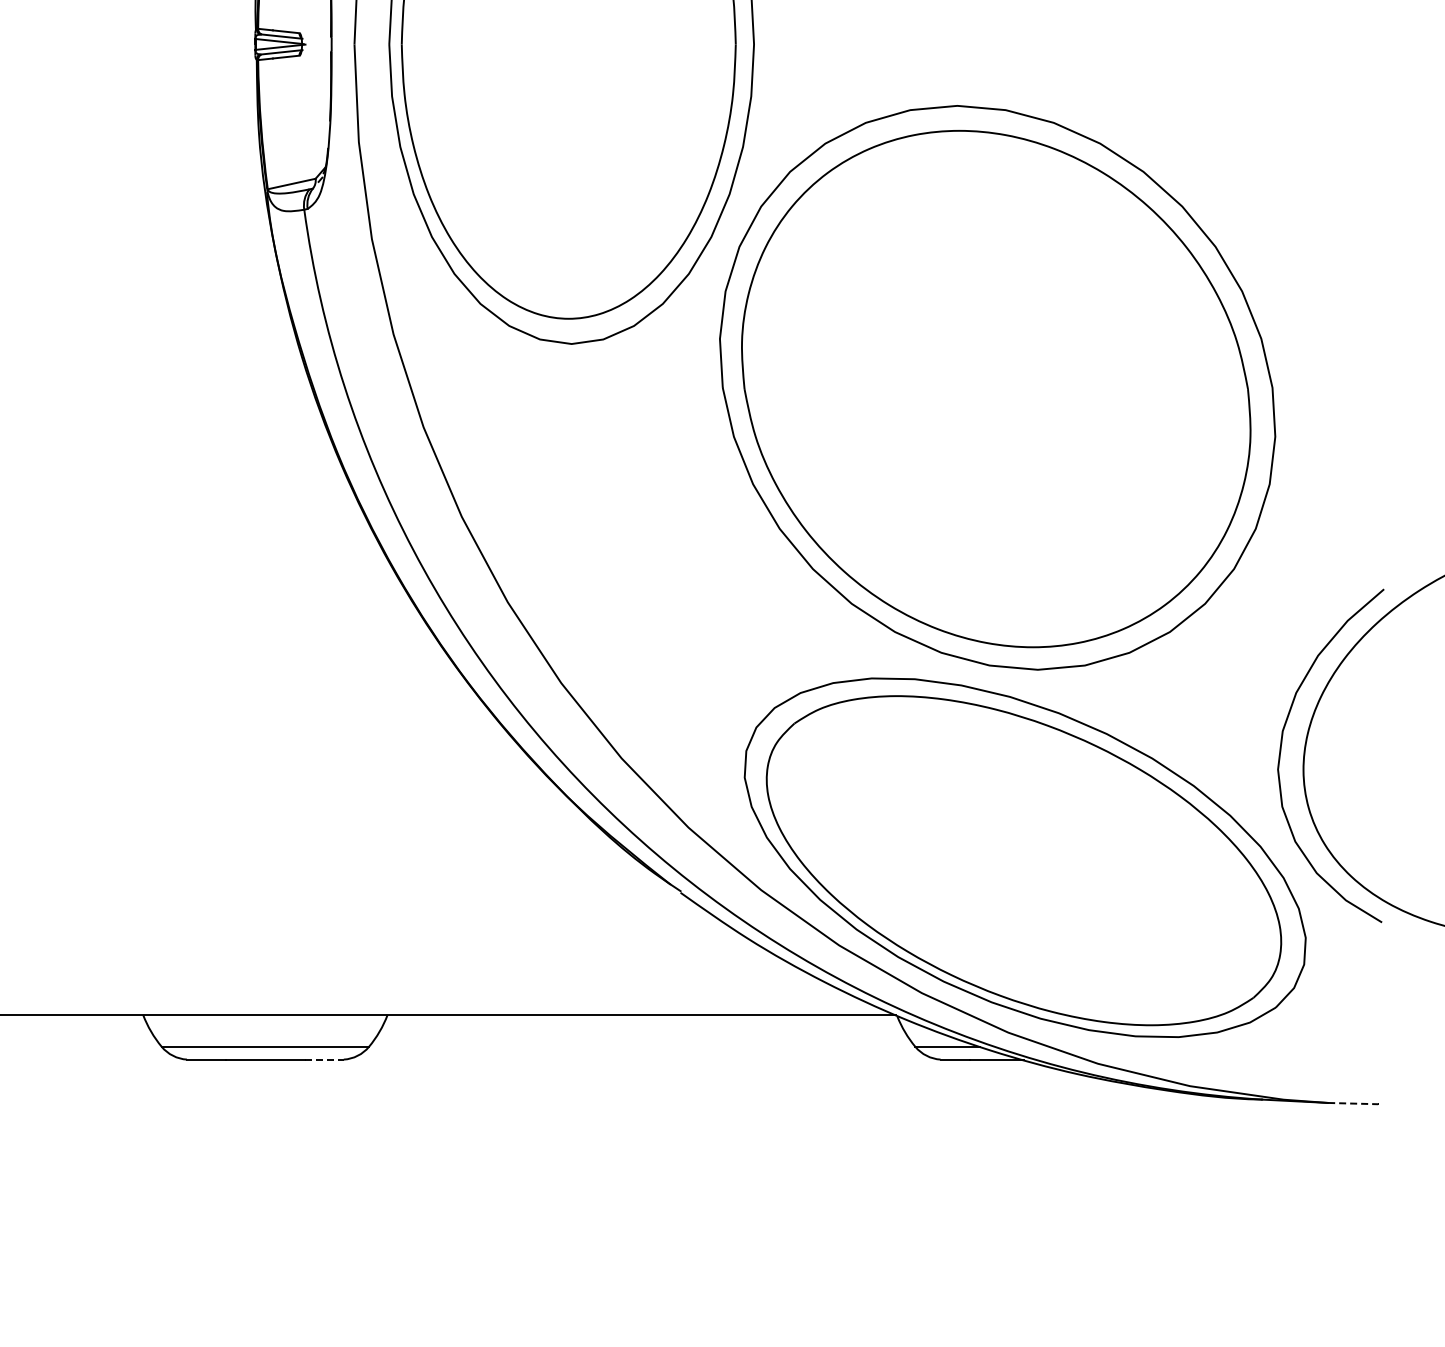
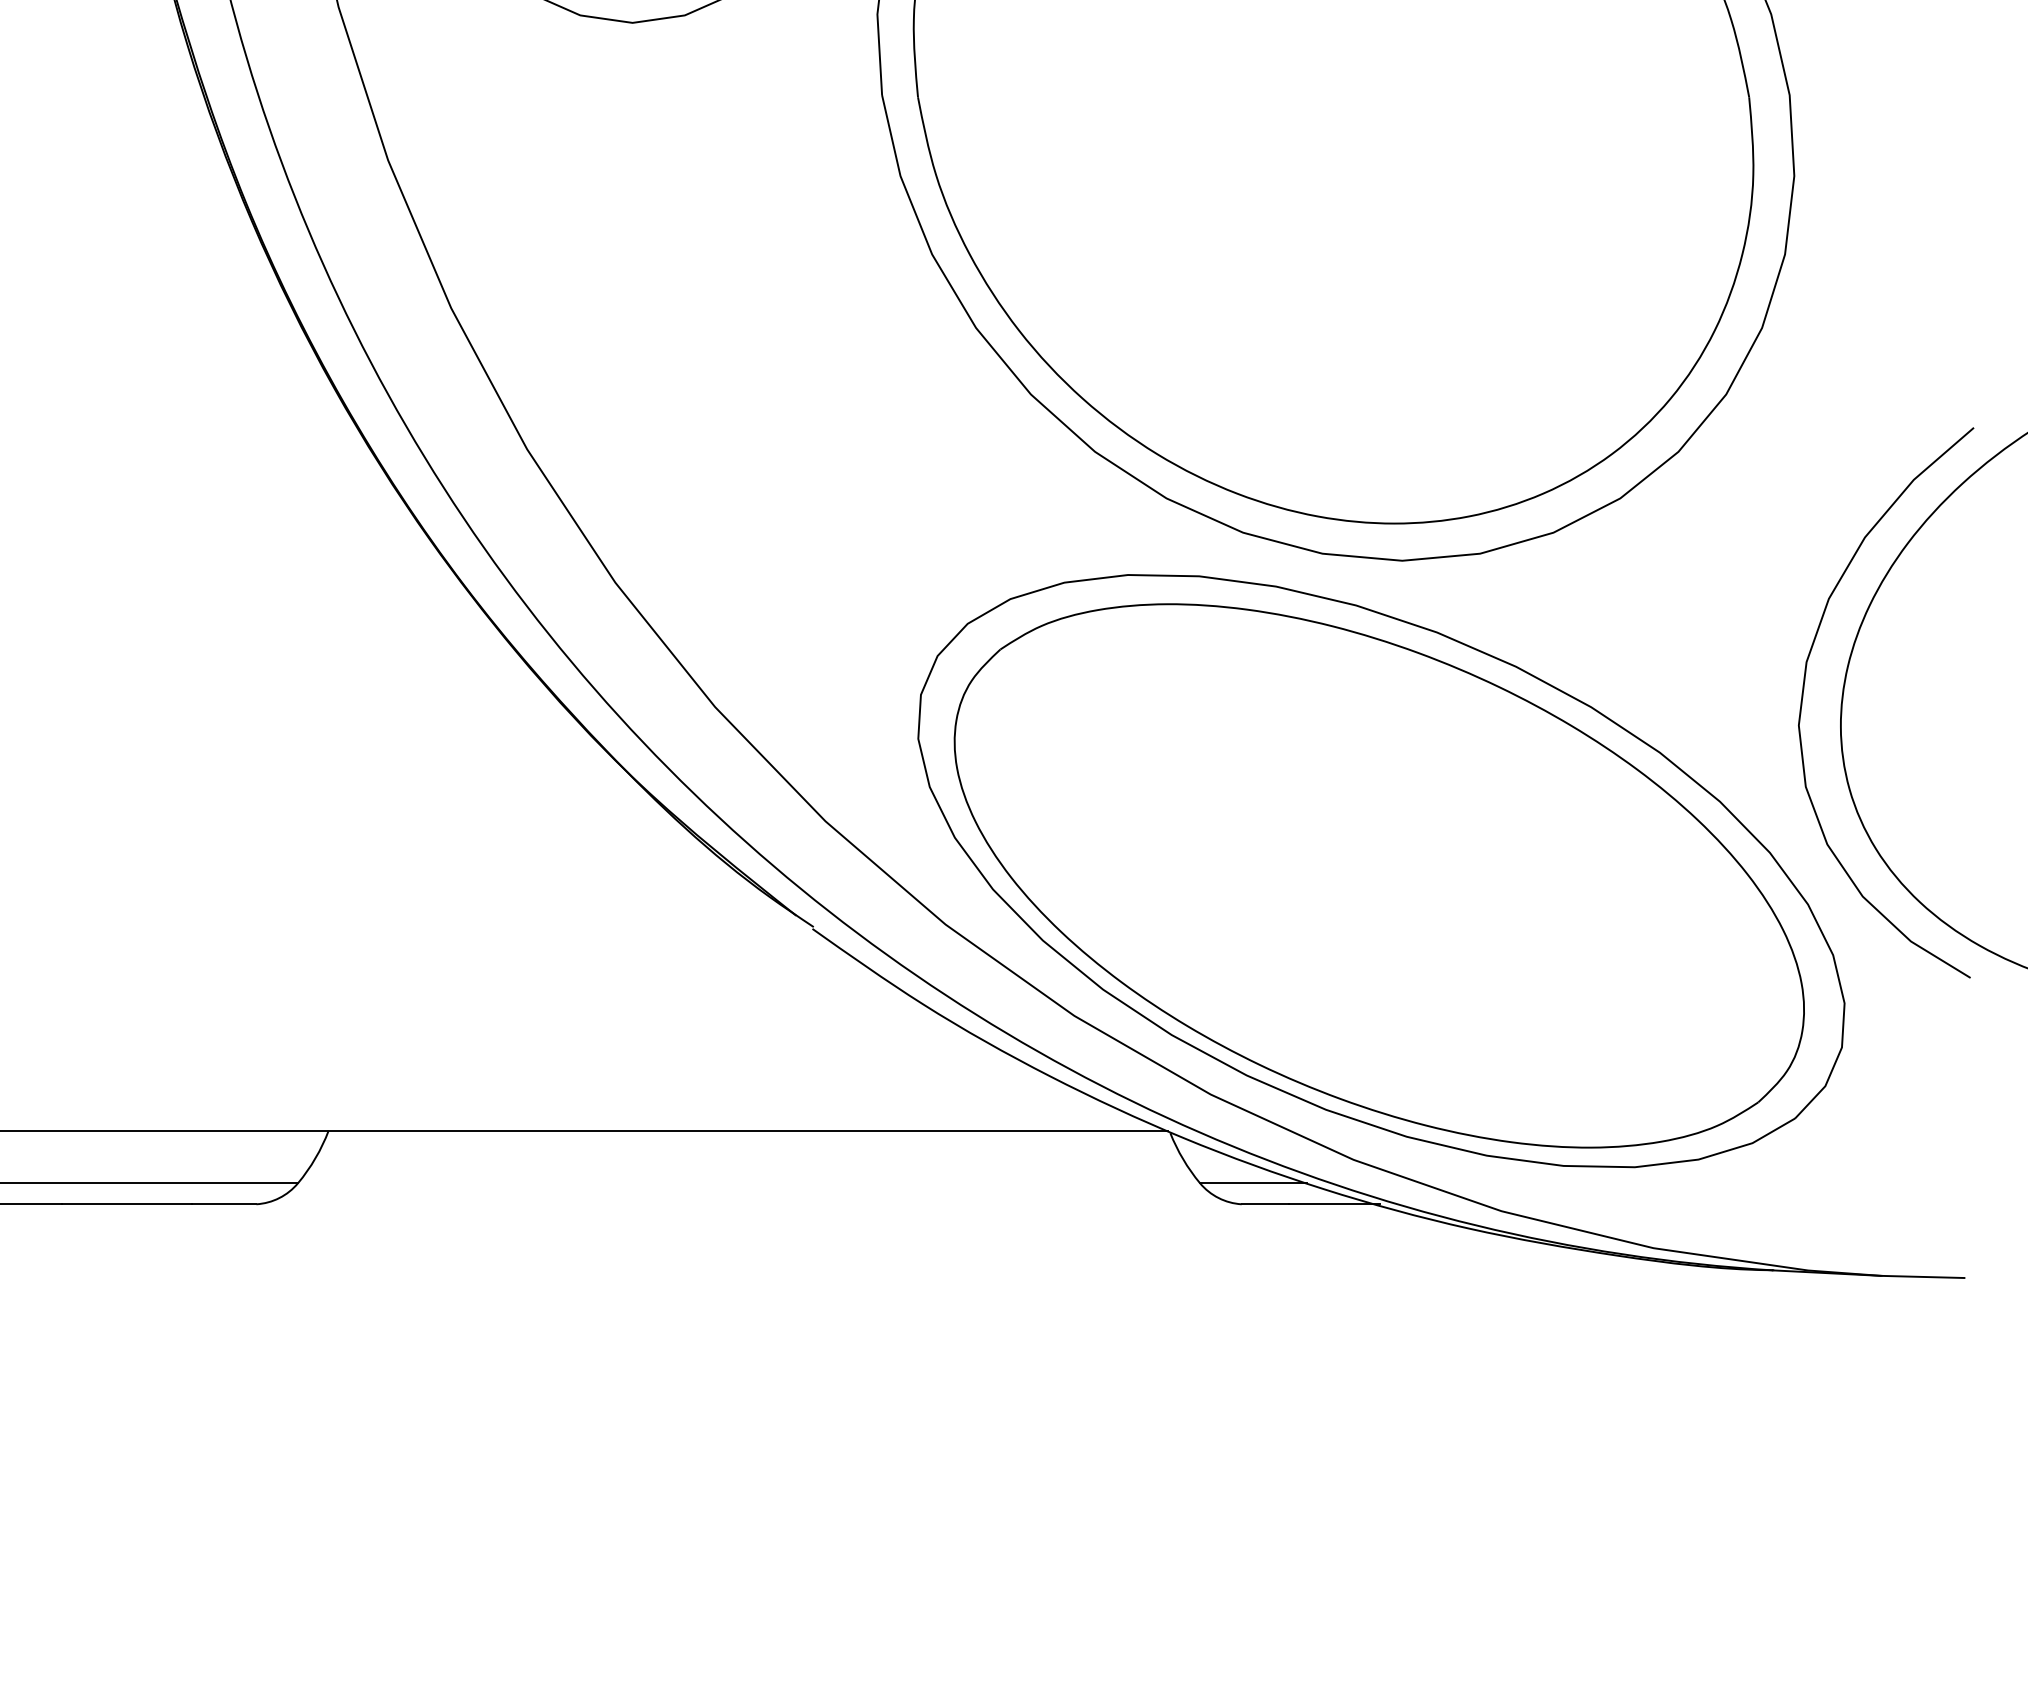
line: (324, 1059) -> (224, 1204), dashed -> solid
line: (1354, 1103) -> (1925, 1276), dashed -> solid

